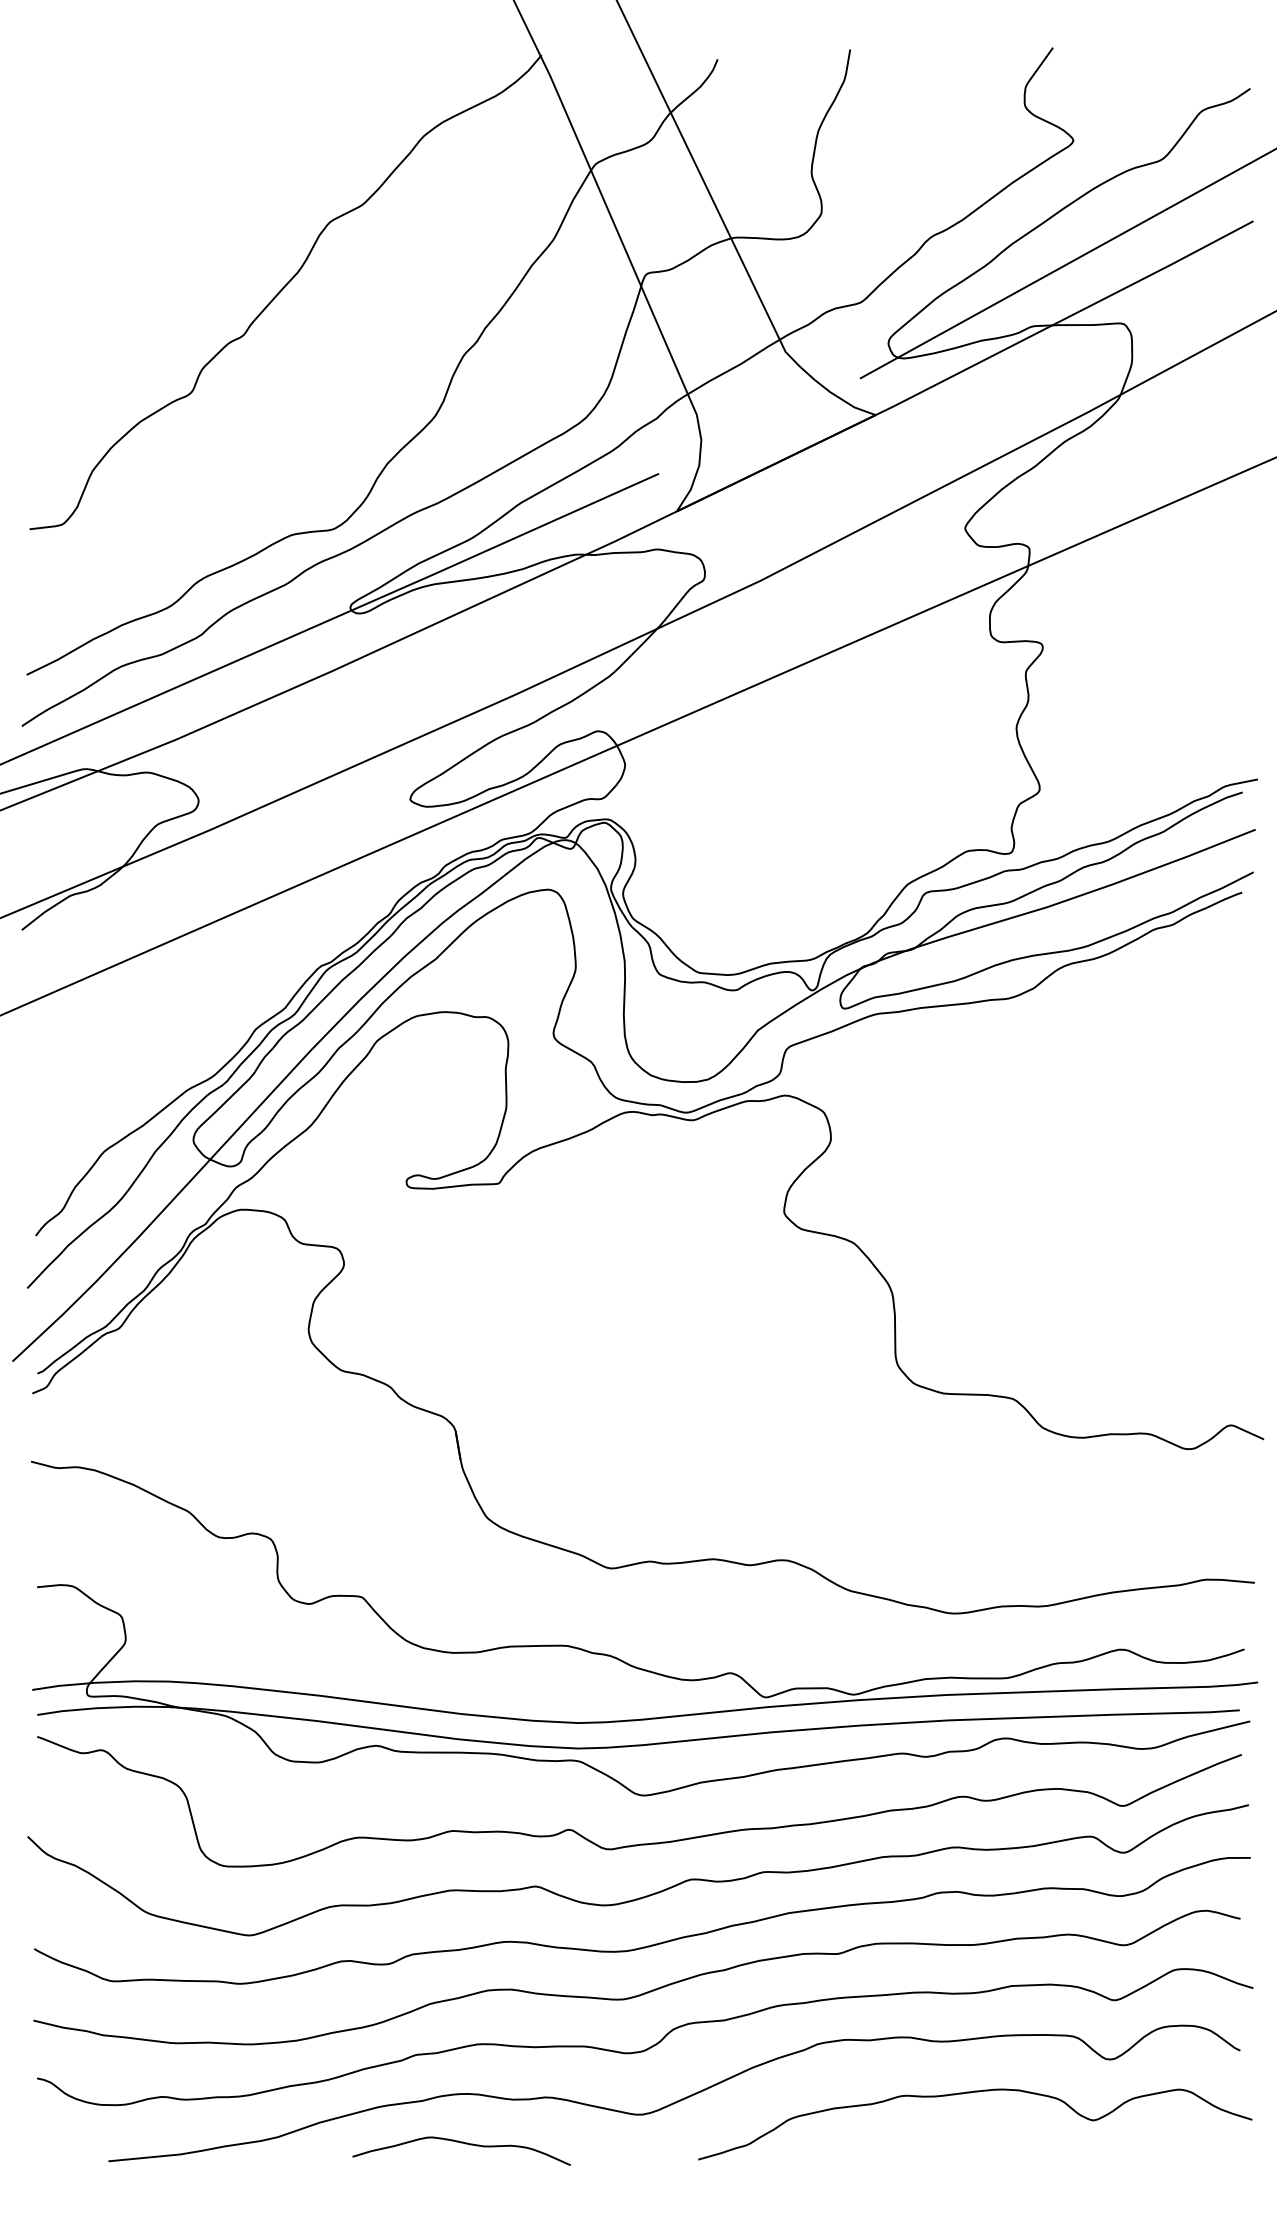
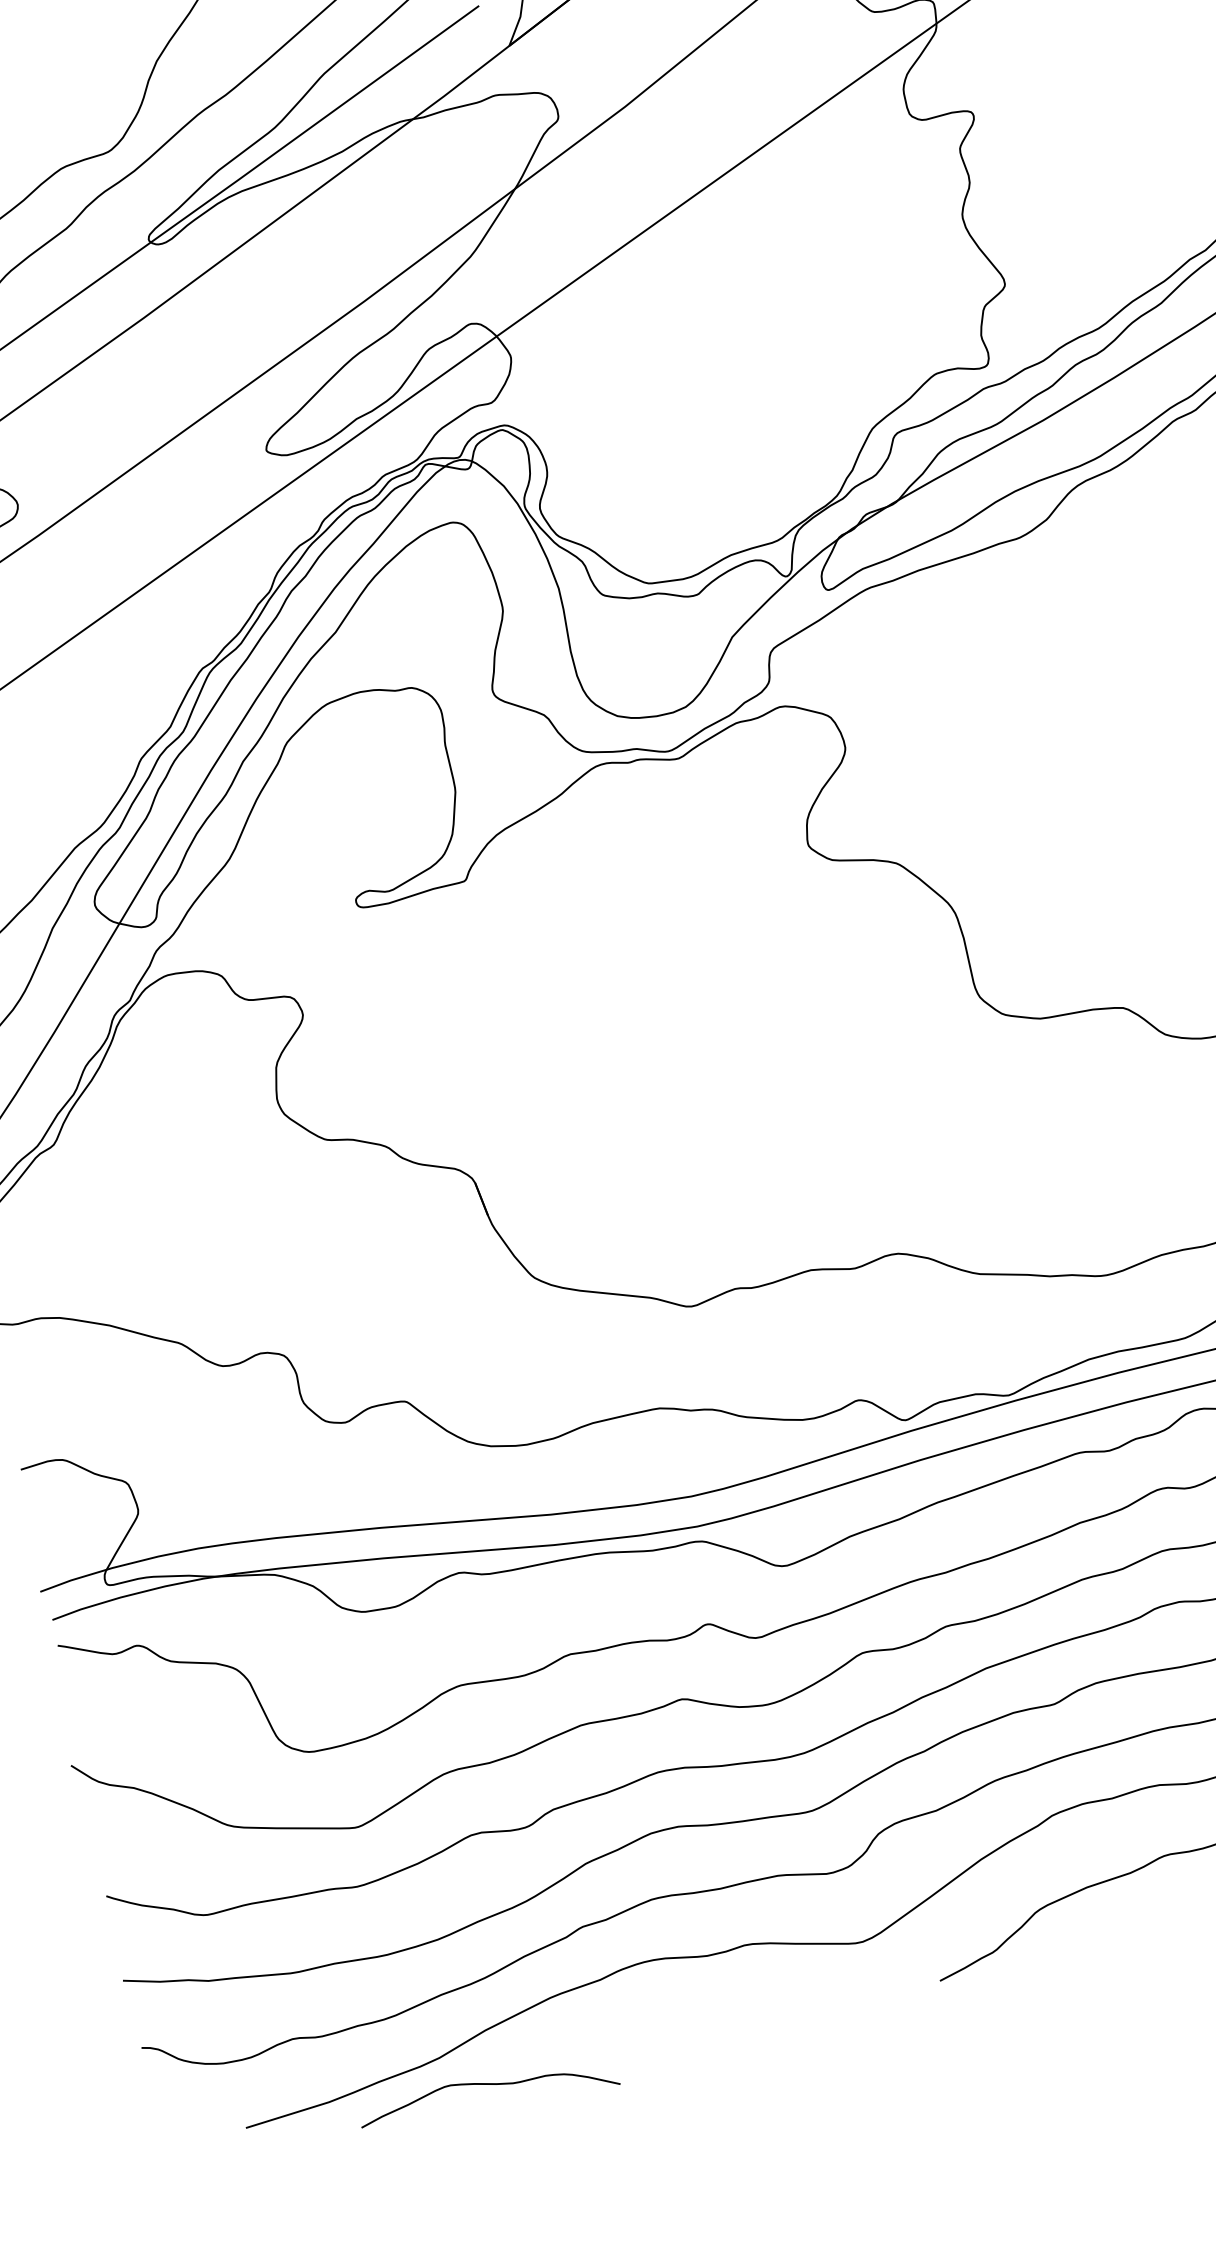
curve: (461, 2143) -> (486, 2085), moved

